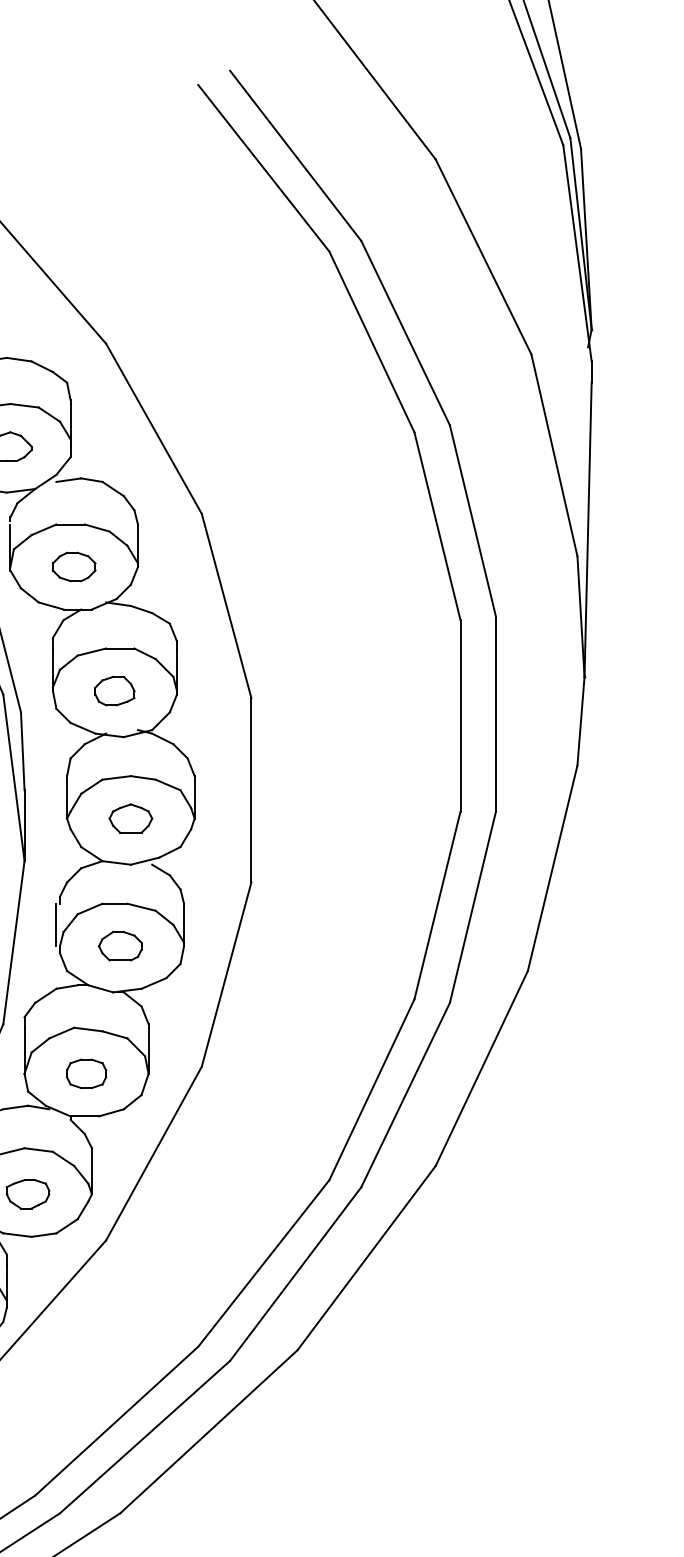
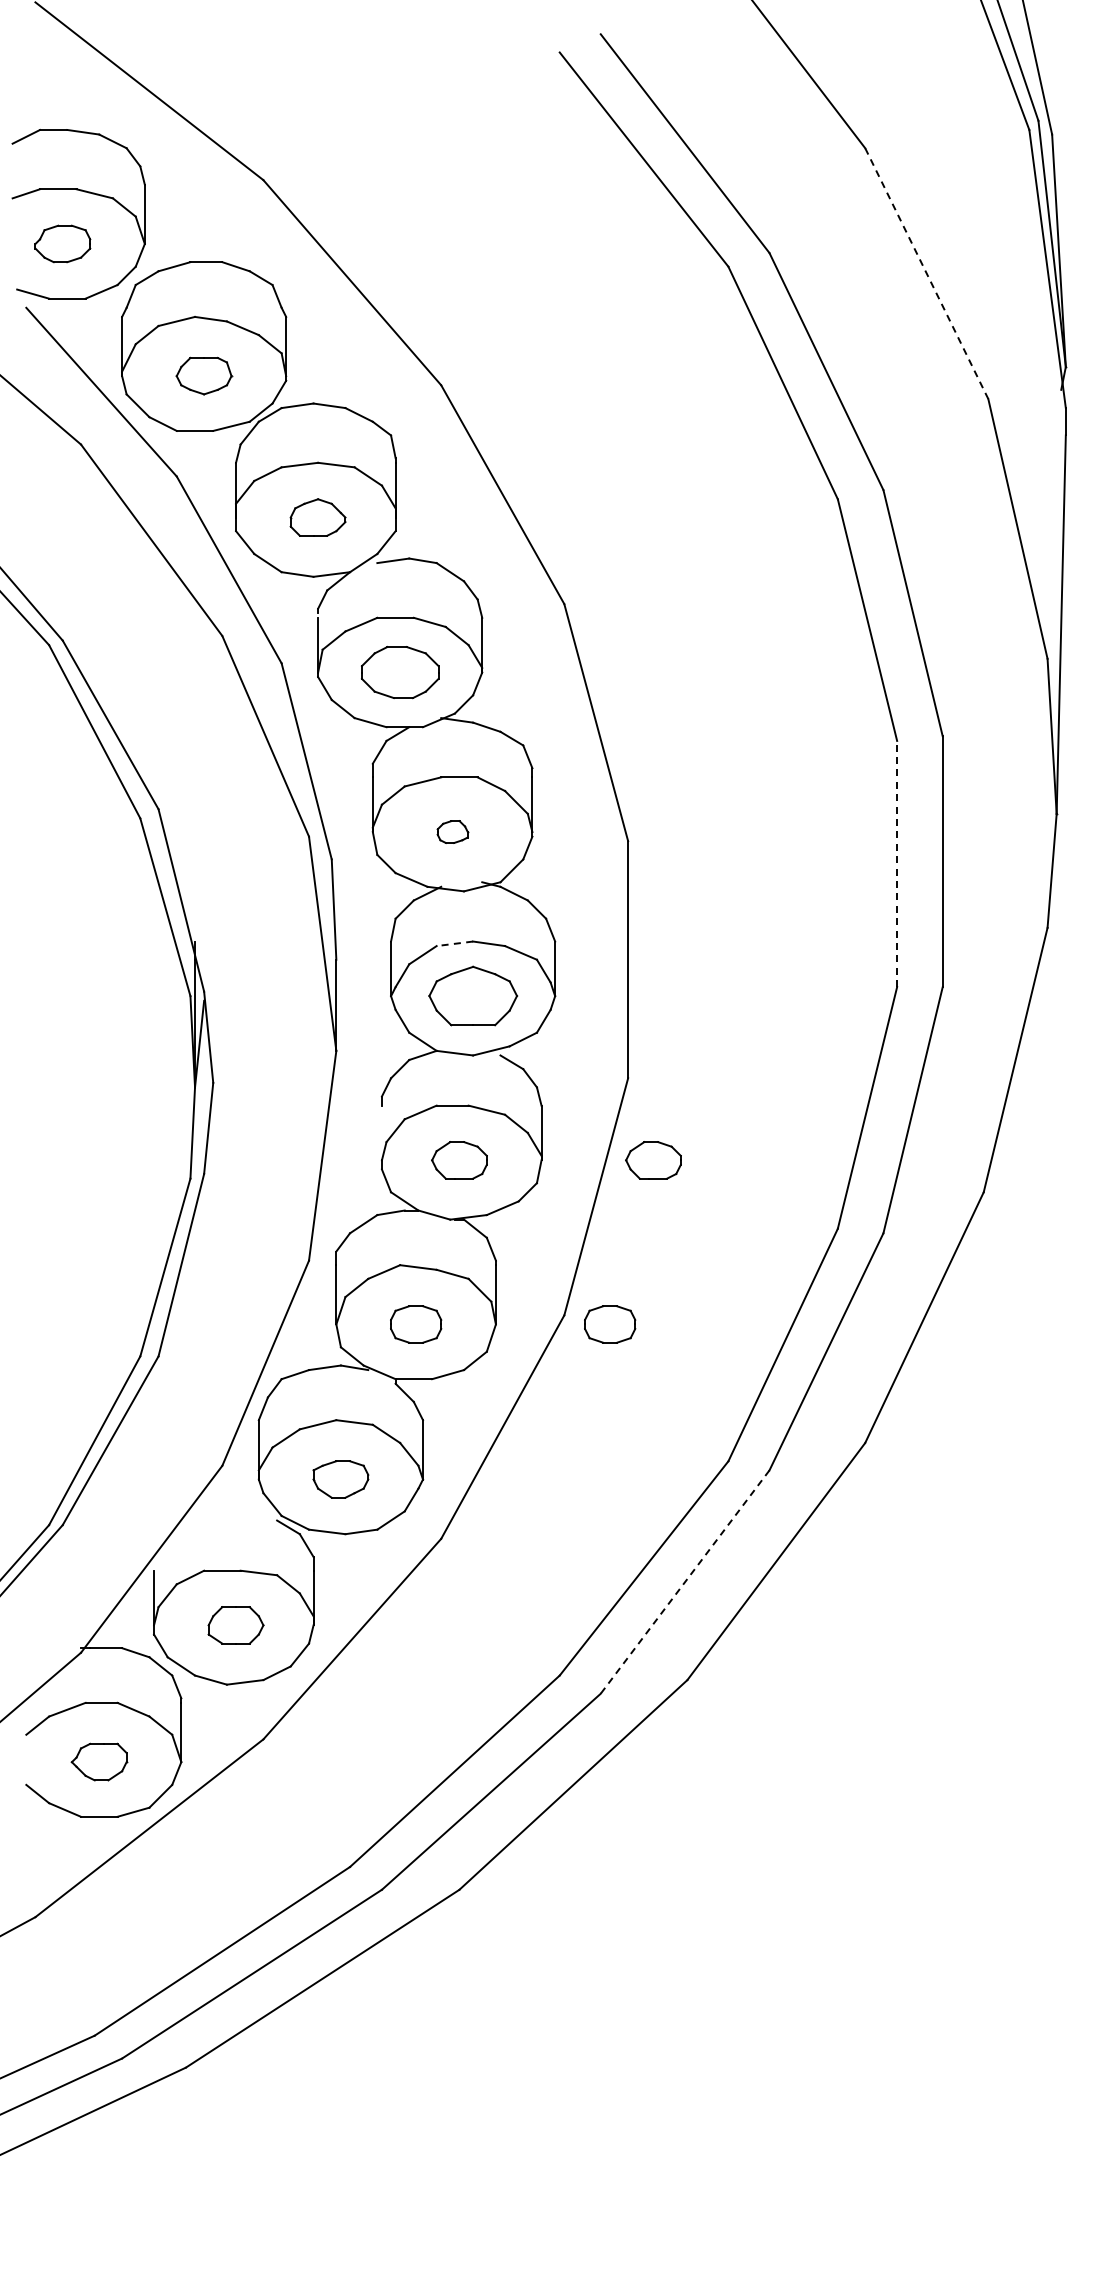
line: (483, 256) -> (926, 273), solid -> dashed
part: (73, 567) -> (399, 672), size x1.4
part: (114, 690) -> (452, 831), size x0.6
line: (460, 715) -> (897, 863), solid -> dashed
line: (116, 777) -> (454, 943), solid -> dashed
part: (130, 818) -> (472, 996), size x1.6
line: (56, 924) -> (377, 1132), removed
part: (271, 946) -> (653, 1160), added
part: (237, 1073) -> (610, 1324), added
line: (295, 1274) -> (685, 1582), solid -> dashed

